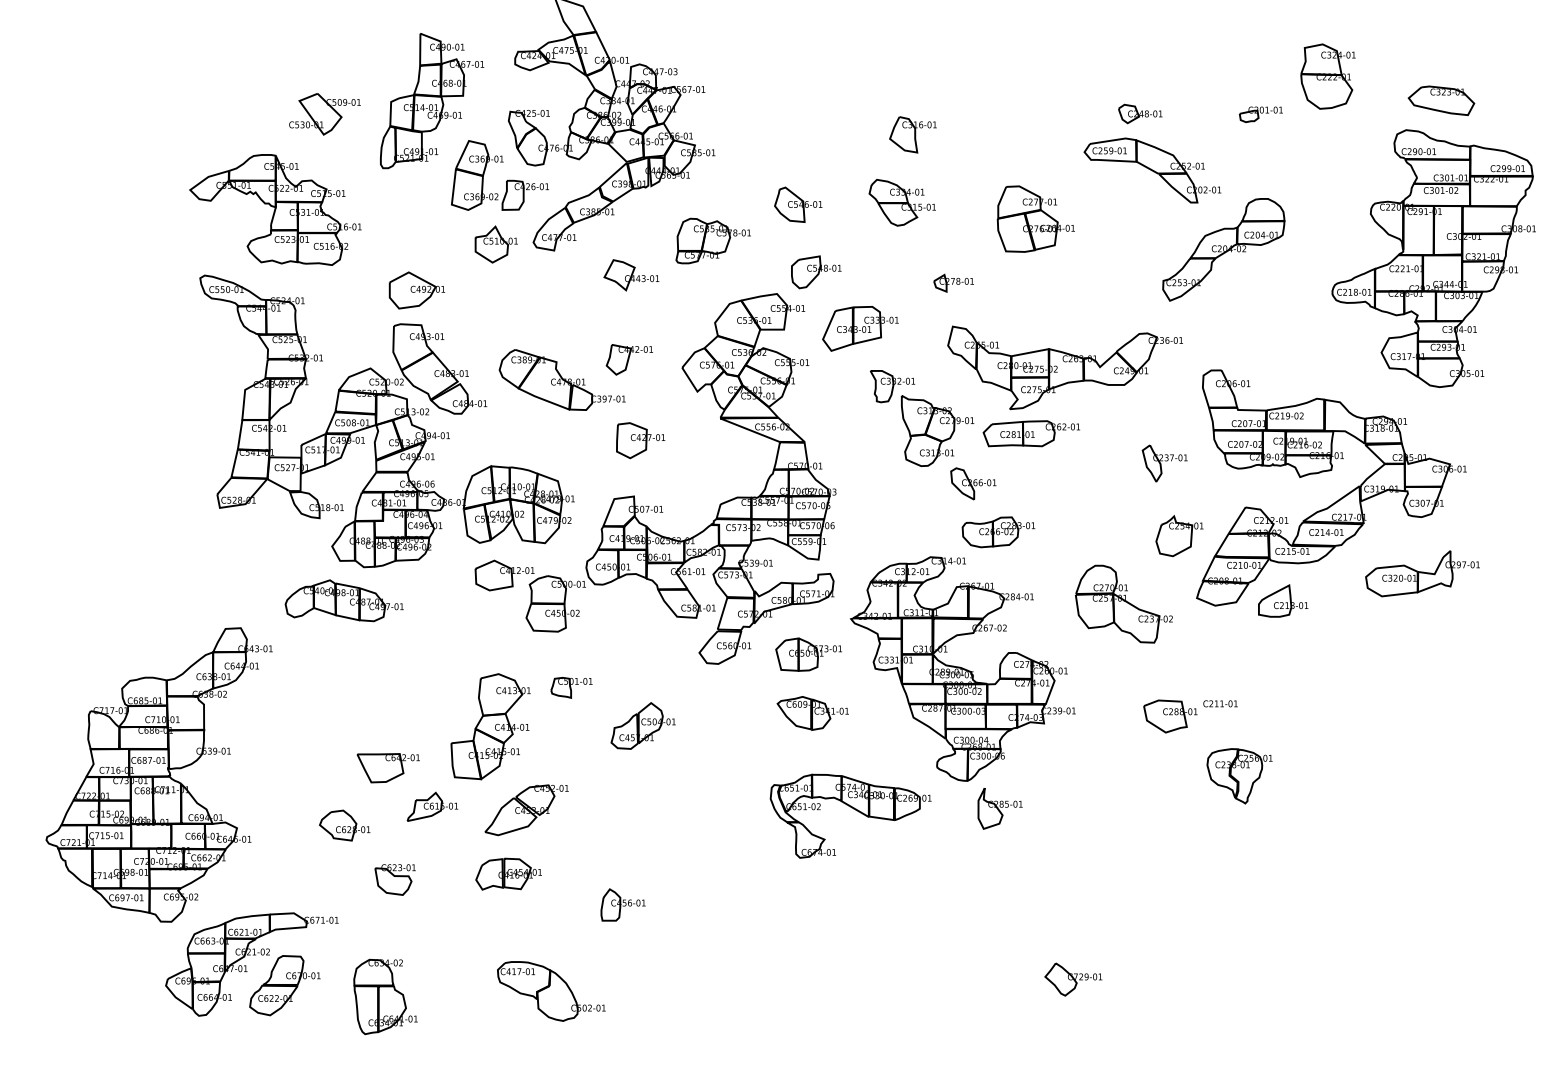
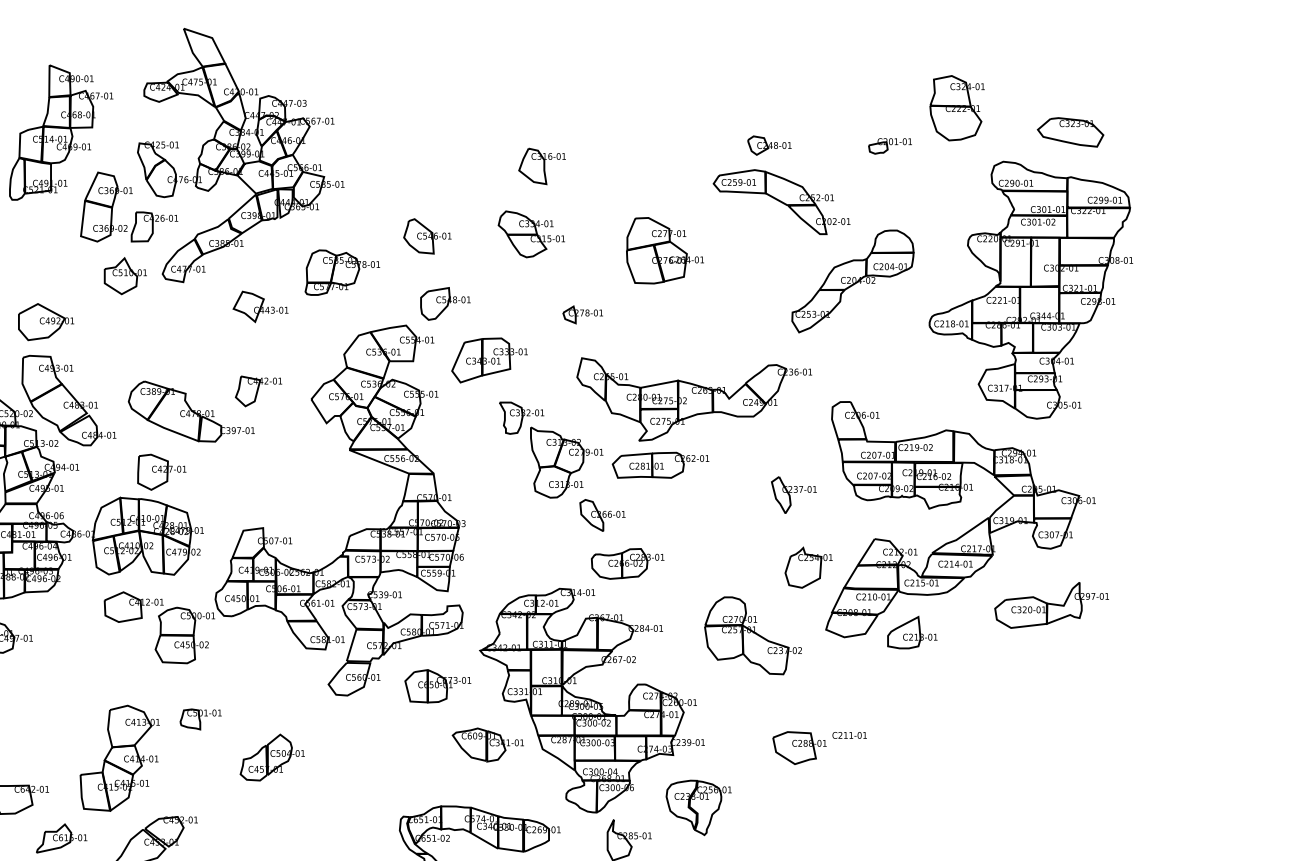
part: (1433, 258) -> (1030, 290), moved
part: (640, 440) -> (161, 472), moved
part: (812, 713) -> (487, 745), moved
part: (1239, 776) -> (698, 808), moved

